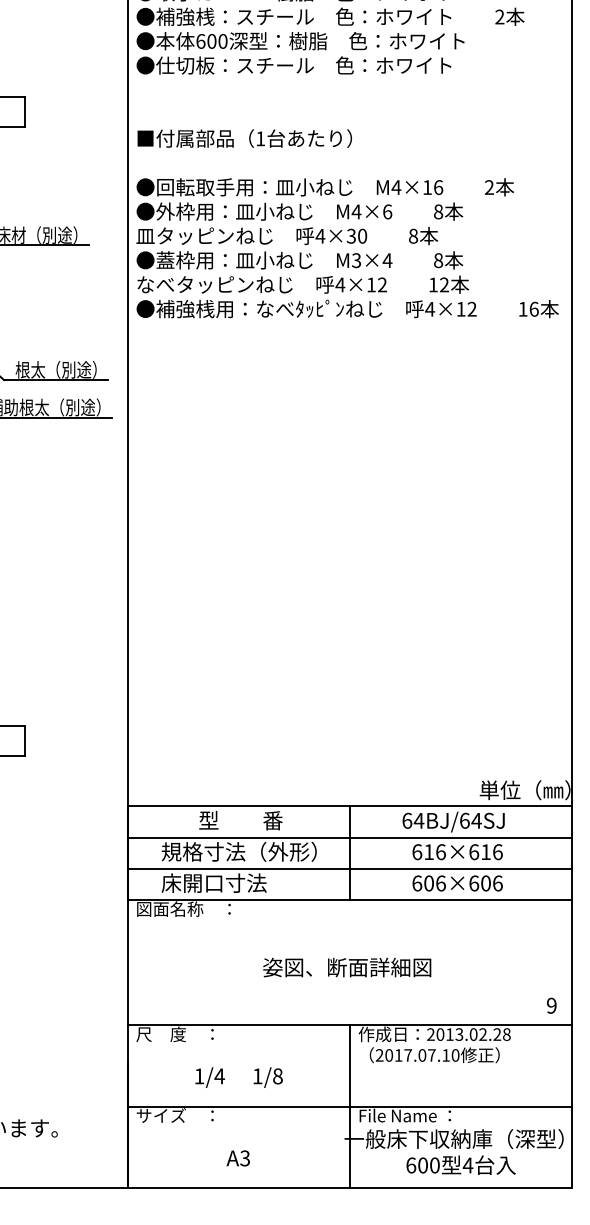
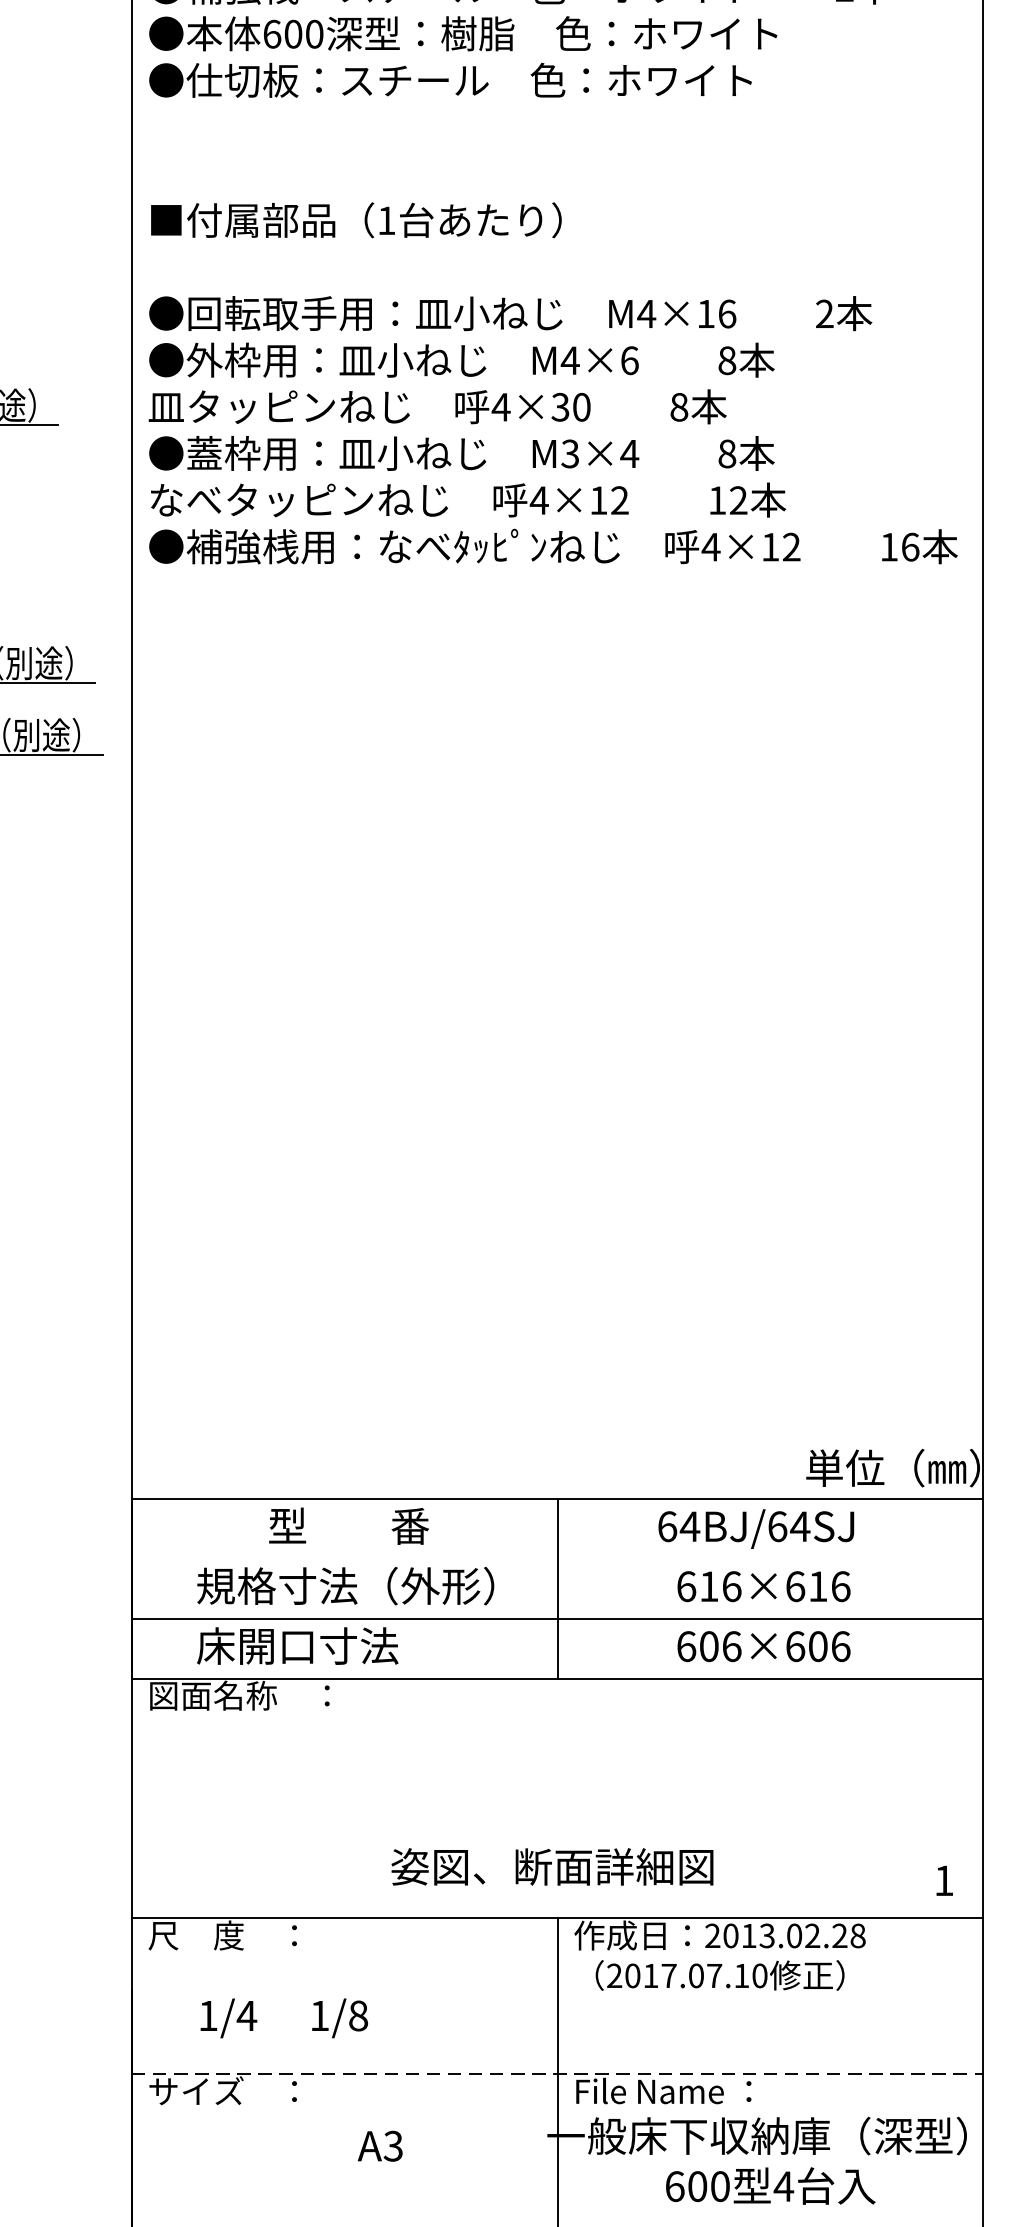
line: (349, 837) -> (556, 1558), removed
text: (347, 967) -> (553, 1866), moved
text: (551, 1005) -> (943, 1880), 9 -> 1
text: (238, 1077) -> (283, 2018), moved
line: (350, 1106) -> (558, 2073), solid -> dashed
text: (237, 1158) -> (378, 2146), moved

